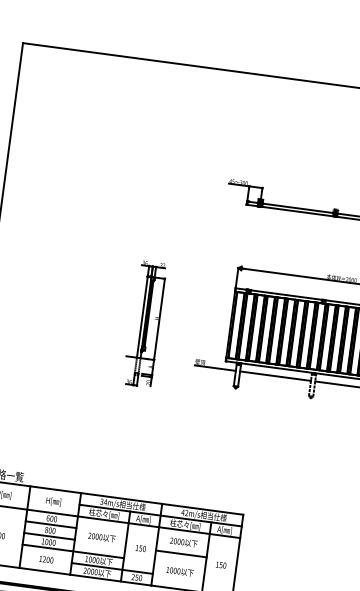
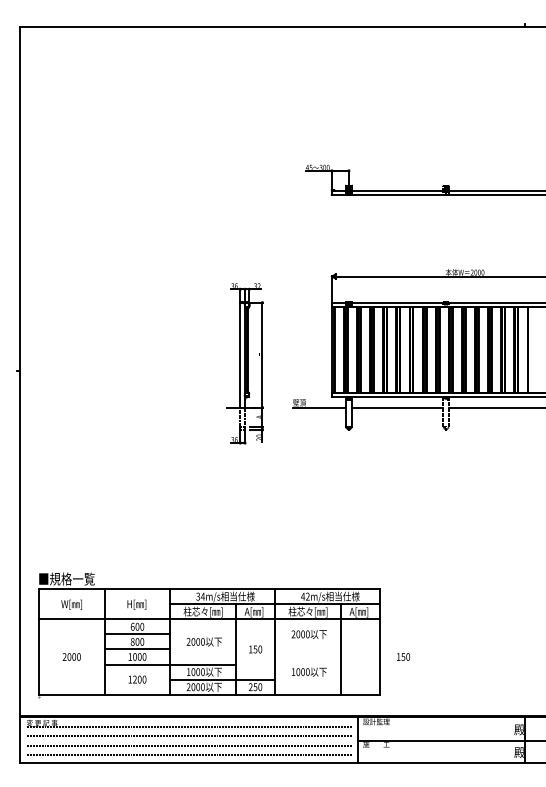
part: (144, 324) -> (244, 363), moved
line: (180, 553) -> (307, 649), removed
text: (221, 564) -> (403, 656), moved

